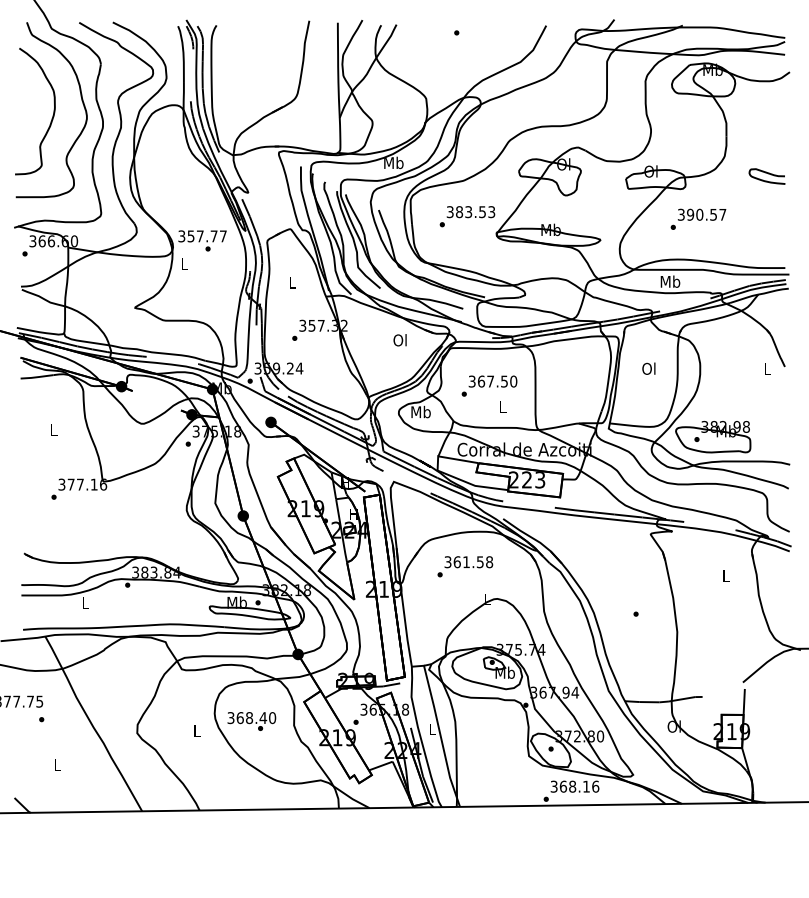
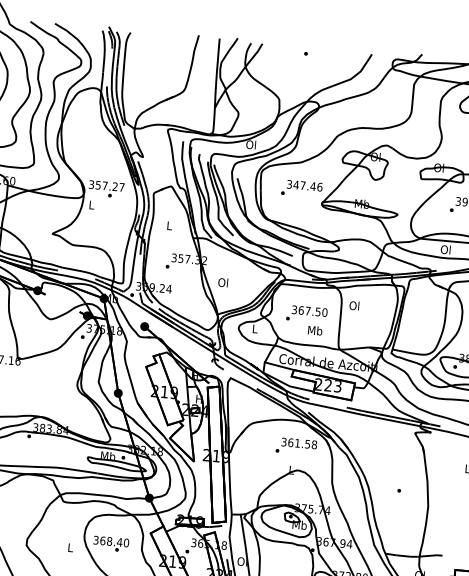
text: (393, 162) -> (251, 144), Mb -> Ol
text: (475, 212) -> (307, 186), 383.53 -> 347.46
text: (213, 236) -> (114, 186), 357.77 -> 357.27
text: (670, 281) -> (446, 249), Mb -> Ol
text: (399, 340) -> (222, 282), moved
text: (648, 368) -> (354, 305), moved
text: (502, 407) -> (315, 330), L -> Mb
text: (420, 411) -> (254, 328), Mb -> L
text: (465, 566) -> (296, 446), moved
text: (431, 729) -> (242, 561), L -> Ol

